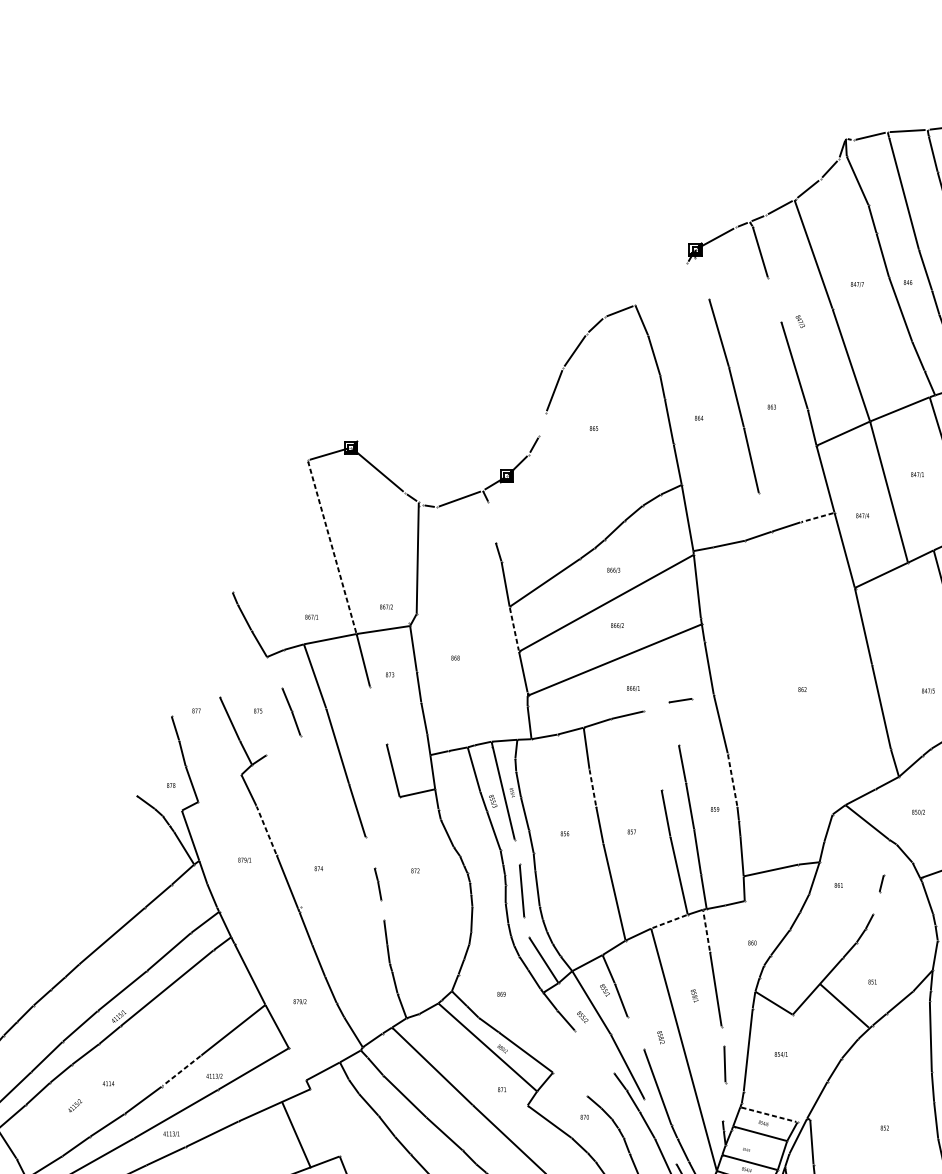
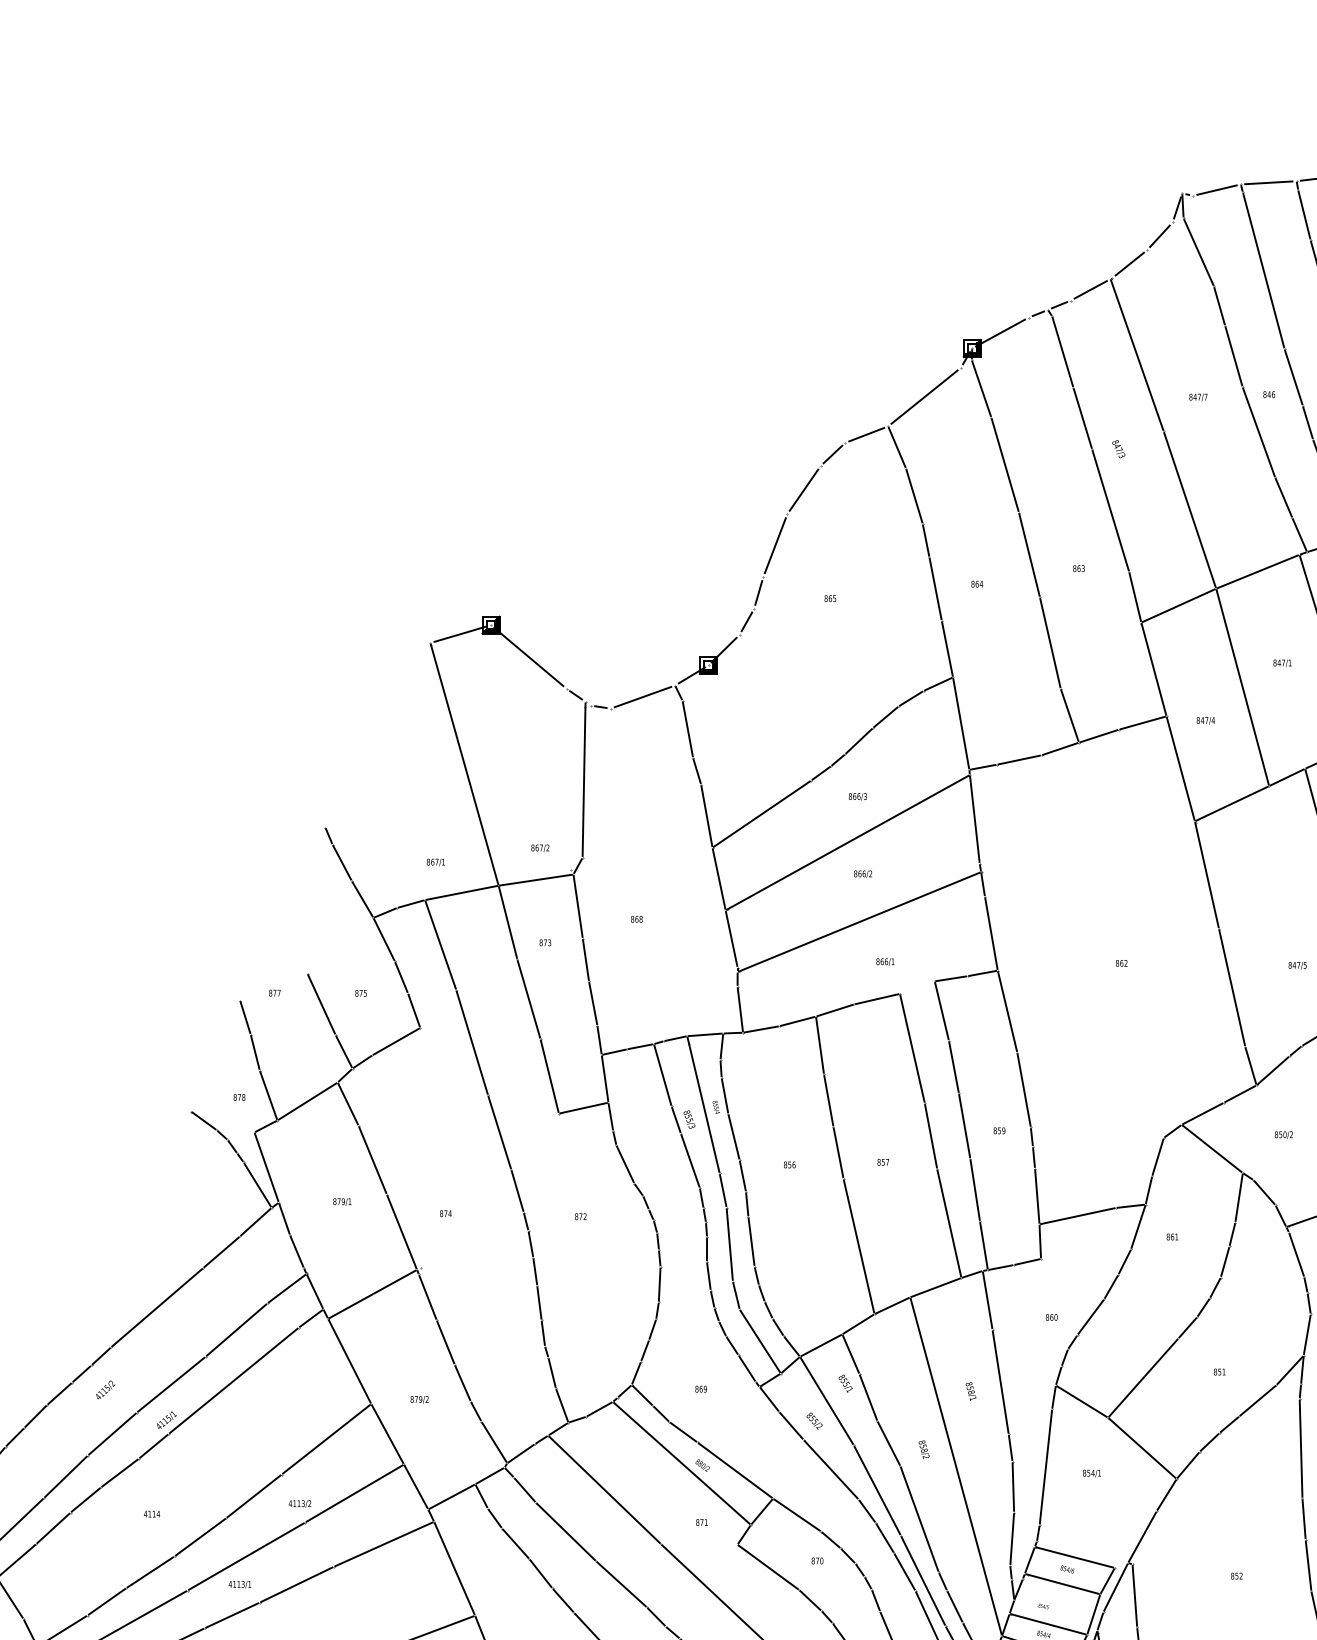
line: (702, 278) -> (981, 388), added
line: (661, 283) -> (924, 396), added
line: (774, 299) -> (1082, 418), added
line: (542, 424) -> (758, 592), added
line: (765, 512) -> (1069, 715), added
line: (817, 517) -> (1142, 723), dashed -> solid
line: (491, 522) -> (687, 729), added
line: (332, 546) -> (464, 763), dashed -> solid
line: (514, 629) -> (719, 879), dashed -> solid
line: (274, 672) -> (384, 939), added
line: (702, 696) -> (982, 972), added
line: (377, 715) -> (528, 999), added
line: (673, 724) -> (941, 1011), added
line: (282, 745) -> (395, 1041), added
line: (652, 750) -> (912, 1048), added
line: (732, 779) -> (1024, 1089), dashed -> solid
line: (592, 787) -> (828, 1100), dashed -> solid
line: (219, 788) -> (307, 1101), added
line: (266, 829) -> (372, 1159), dashed -> solid
line: (370, 852) -> (517, 1190), added
line: (517, 852) -> (723, 1190), added
line: (886, 857) -> (1238, 1197), added
line: (876, 902) -> (1225, 1261), added
line: (382, 910) -> (535, 1271), added
line: (669, 921) -> (935, 1287), dashed -> solid
line: (266, 926) -> (372, 1294), added
line: (526, 927) -> (736, 1295), added
line: (706, 930) -> (987, 1299), dashed -> solid
line: (844, 1005) -> (1142, 1447), moved
line: (635, 1033) -> (888, 1443), added
line: (722, 1036) -> (1010, 1447), added
line: (594, 1051) -> (830, 1469), added
line: (297, 1064) -> (415, 1487), added
line: (181, 1071) -> (254, 1496), dashed -> solid
line: (569, 1083) -> (796, 1514), added
line: (724, 1101) -> (1012, 1538), added
text: (75, 1105) -> (105, 1389), moved
line: (768, 1114) -> (1074, 1557), dashed -> solid
line: (659, 1131) -> (922, 1580), added
line: (296, 1134) -> (454, 1568), moved

